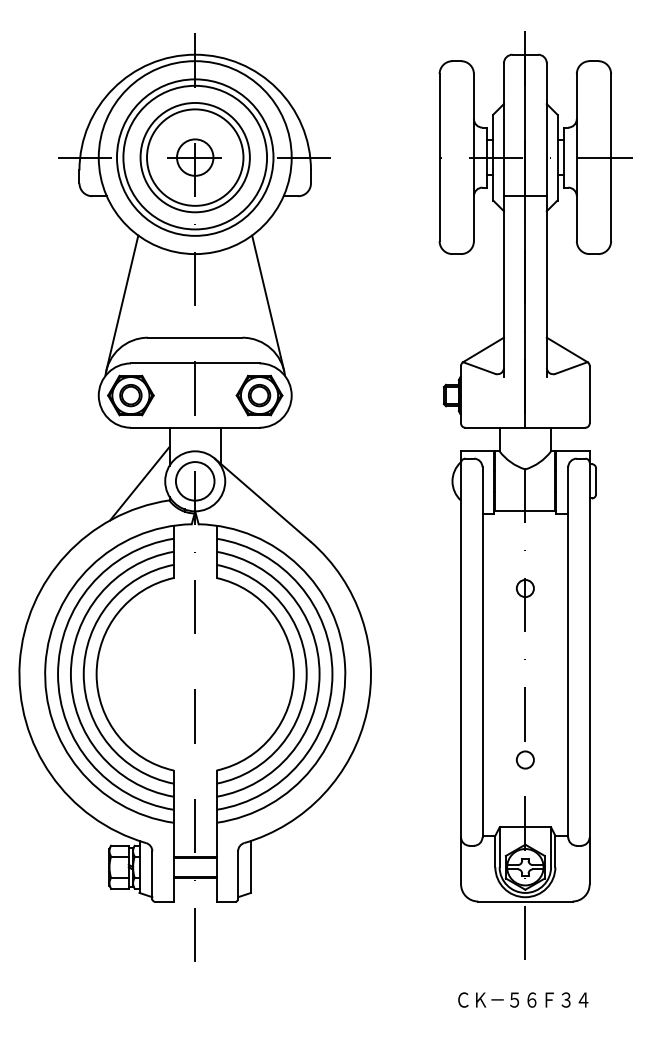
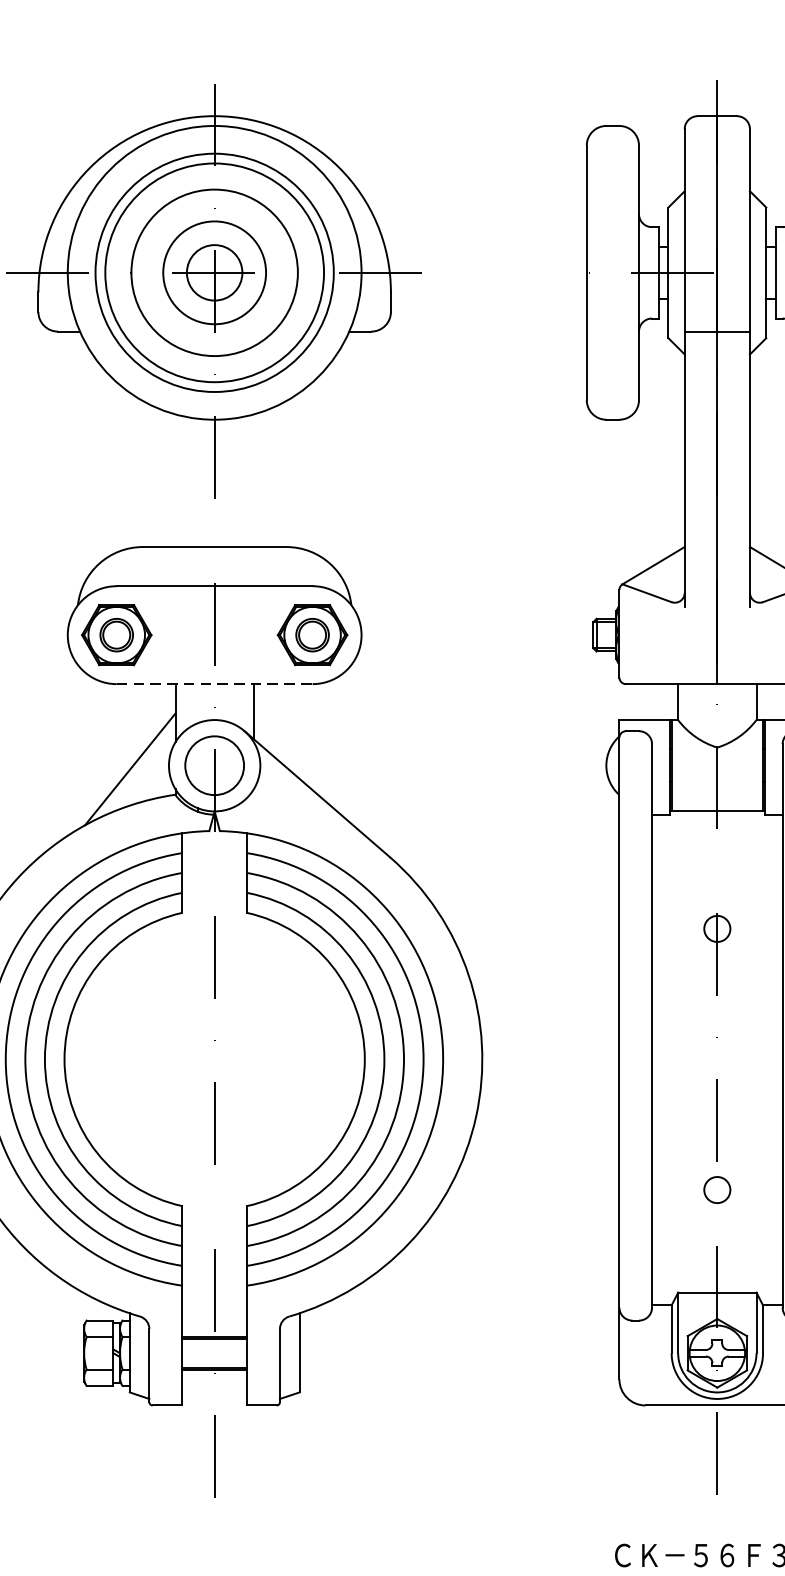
circle: (195, 157) -> (215, 272), size x0.7
line: (122, 302) -> (103, 493), removed
line: (268, 302) -> (326, 493), removed
line: (195, 427) -> (215, 683), solid -> dashed

